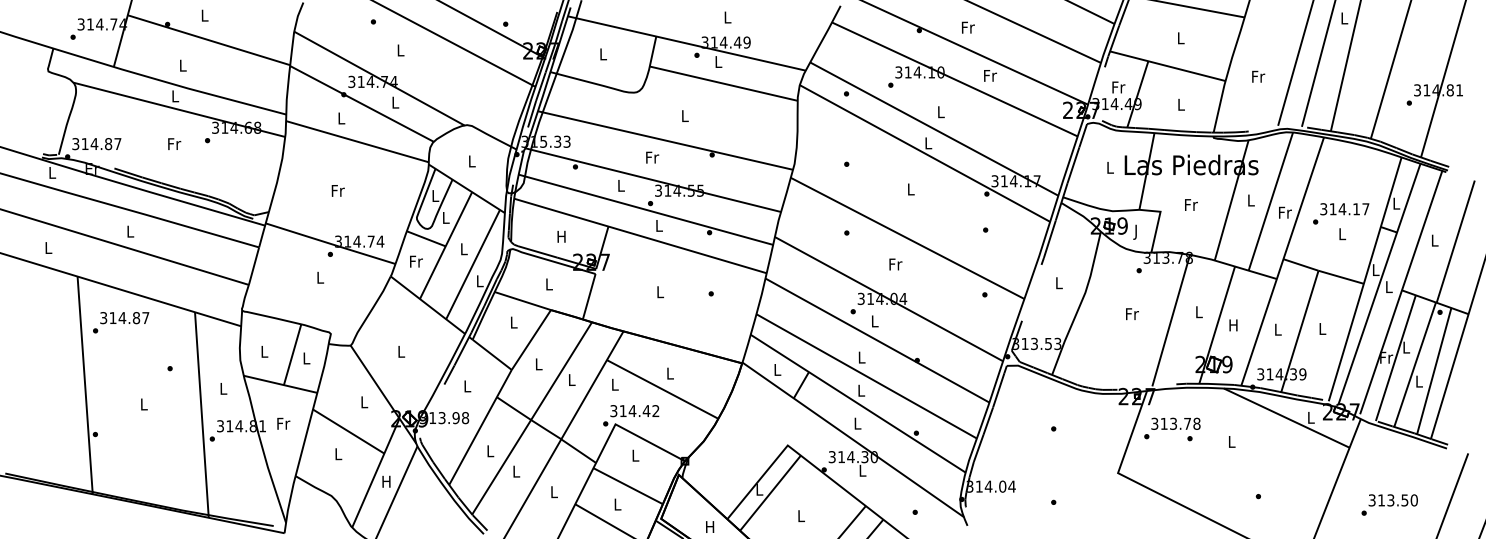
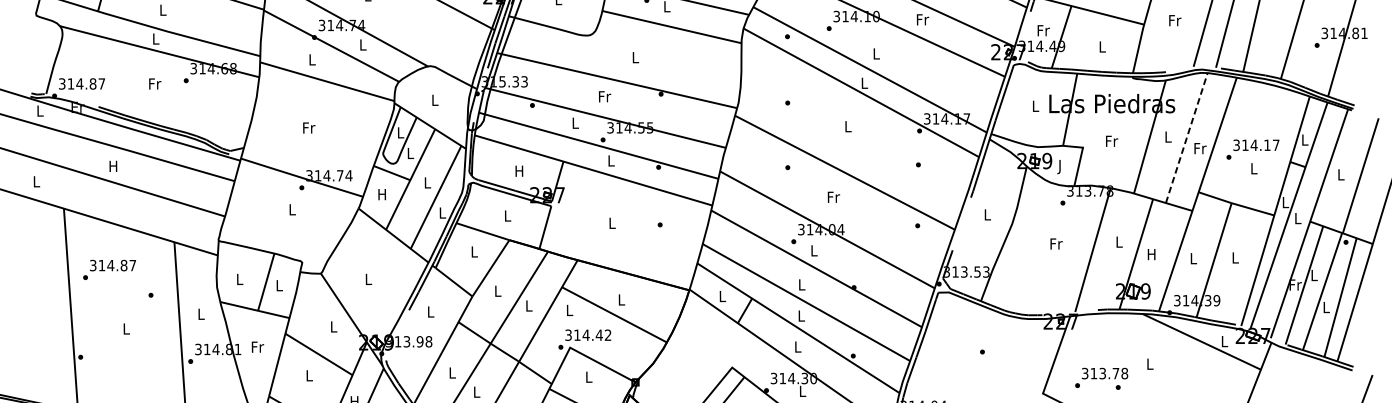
line: (1270, 201) -> (1186, 138), solid -> dashed
text: (130, 231) -> (113, 166), L -> H
text: (416, 261) -> (382, 194), Fr -> H
text: (121, 322) -> (109, 269), moved
text: (1172, 429) -> (1101, 378), moved

